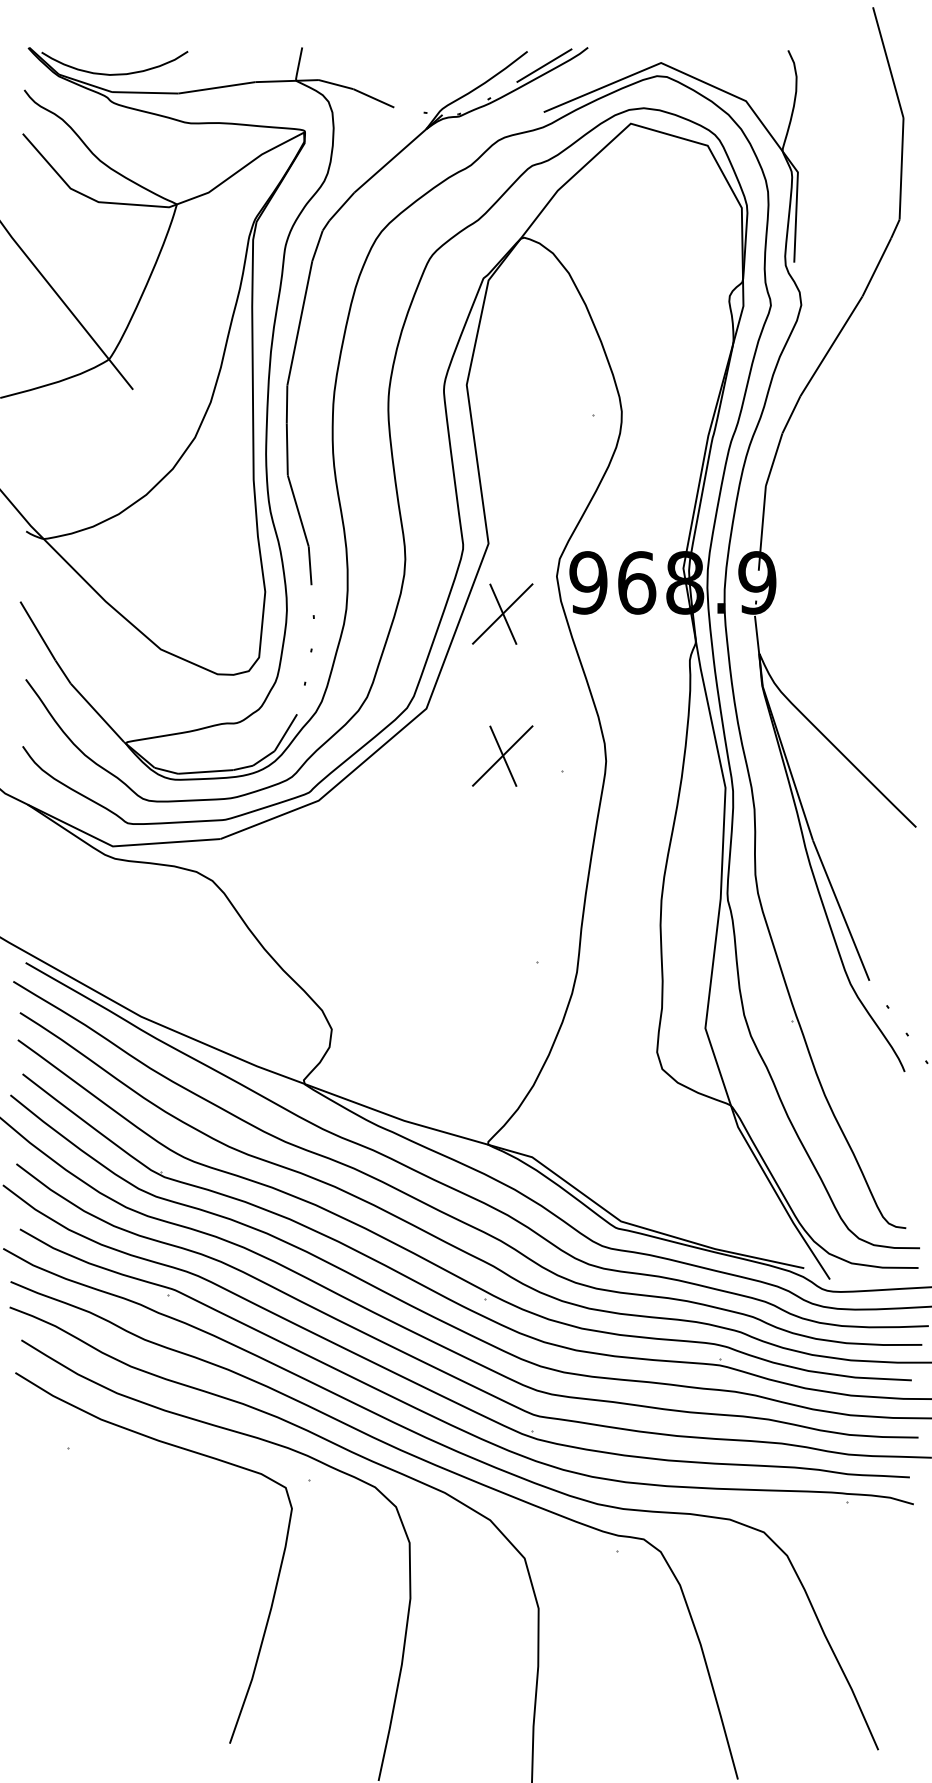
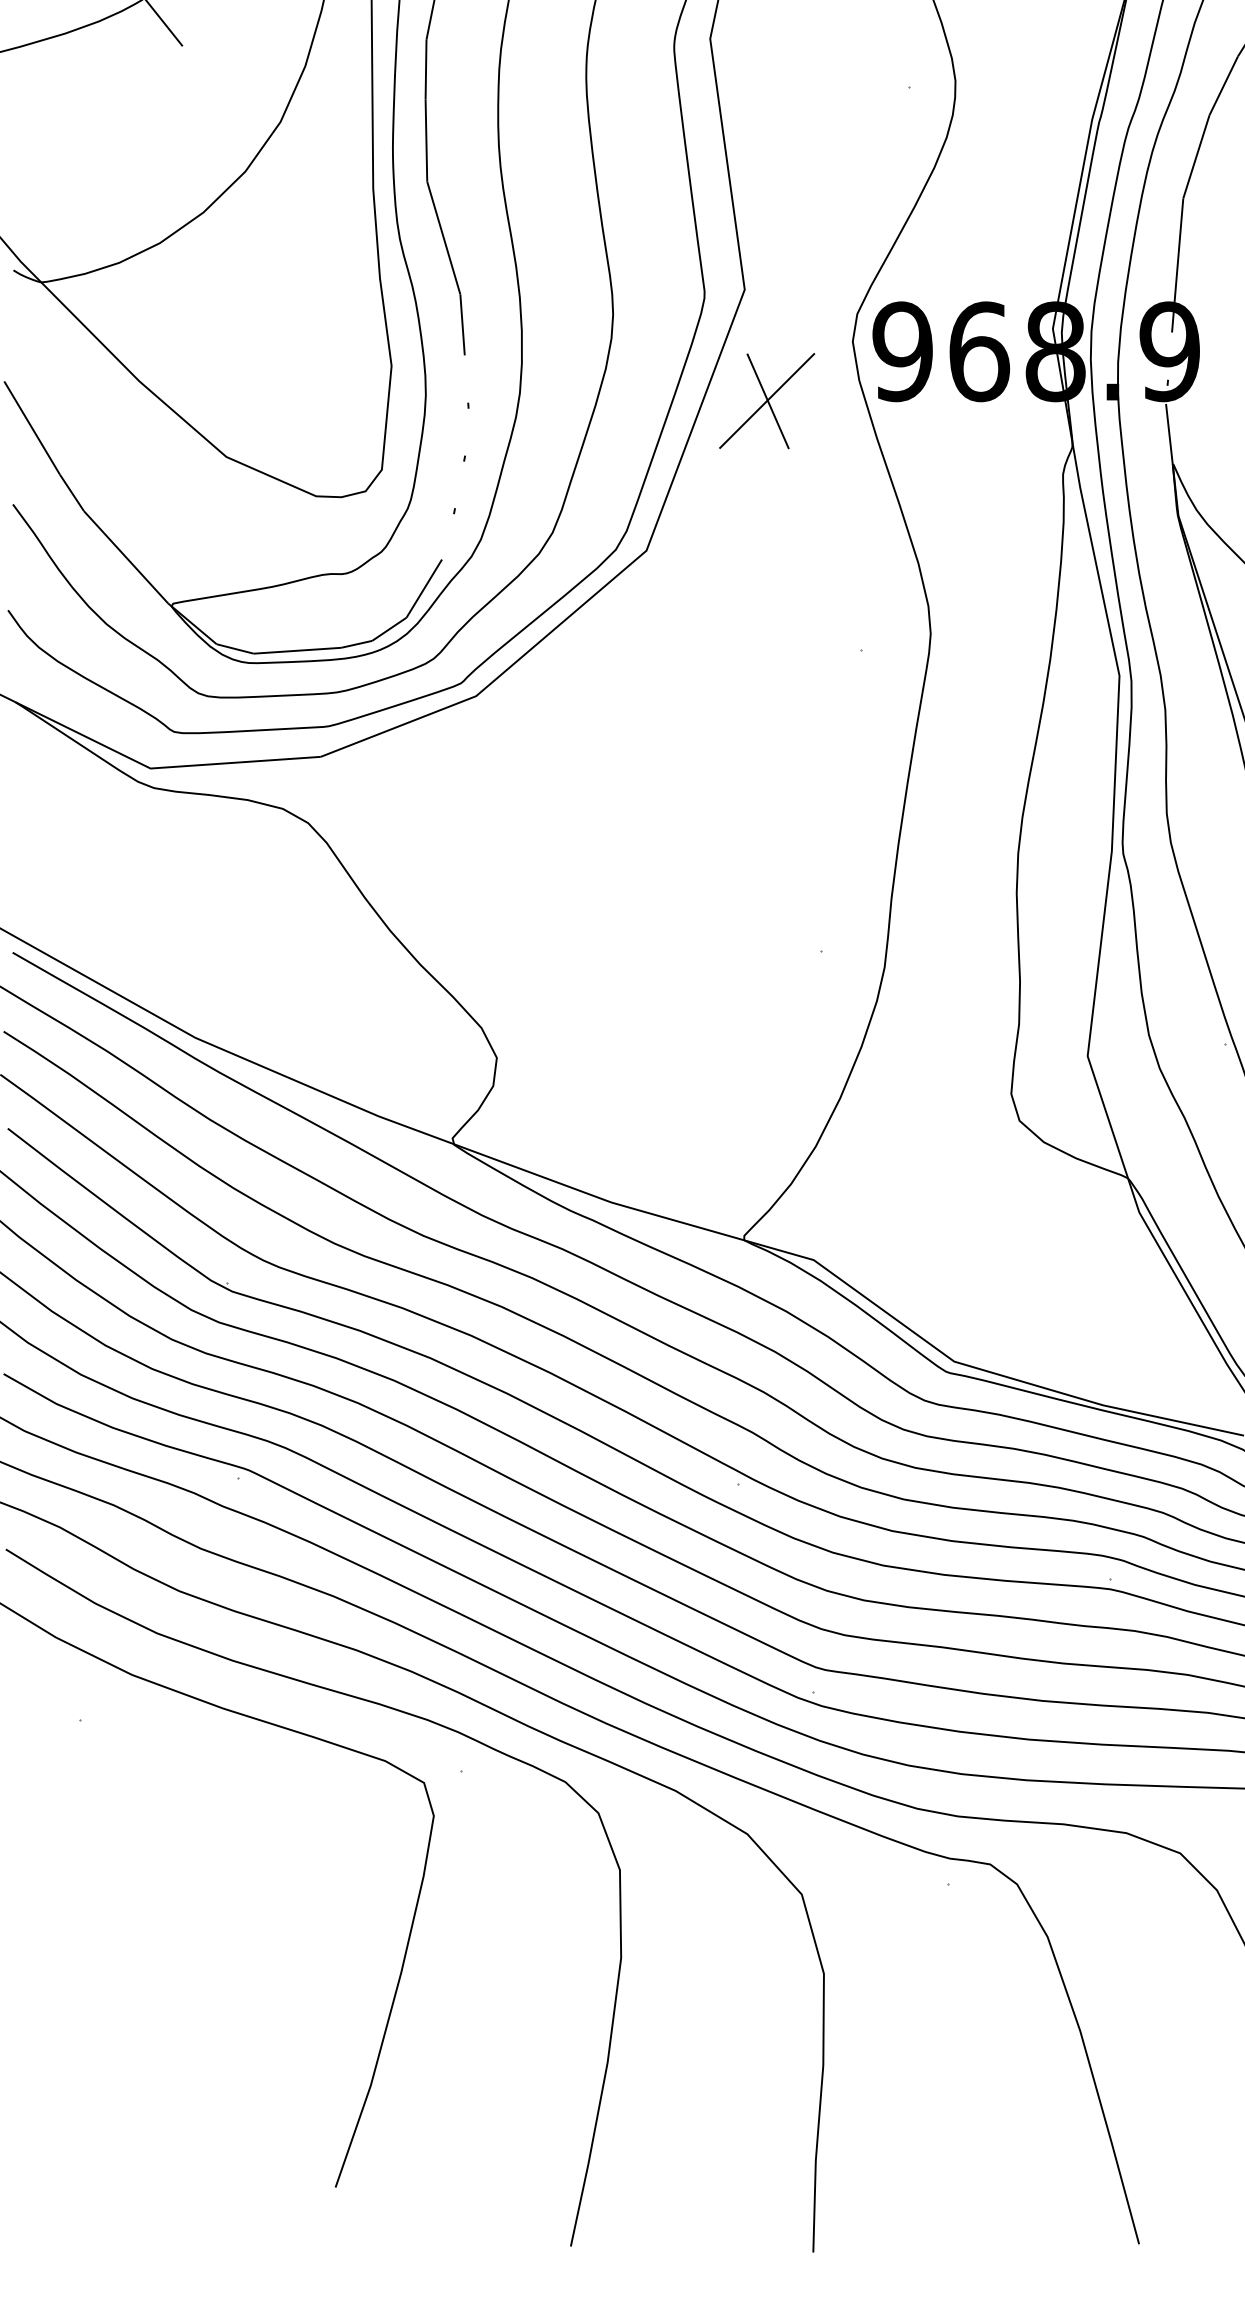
part: (502, 755) -> (766, 624), removed

